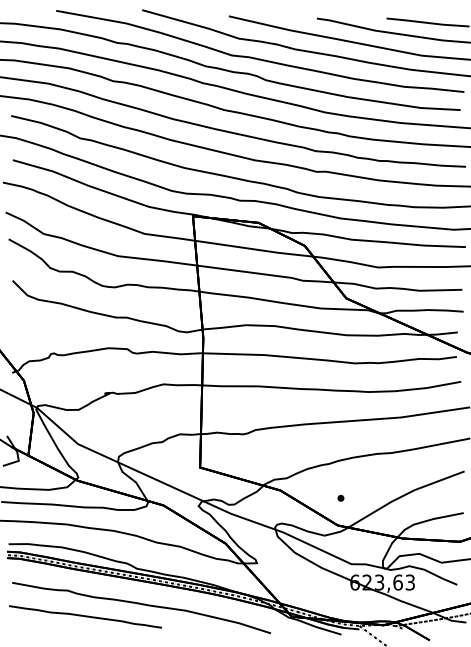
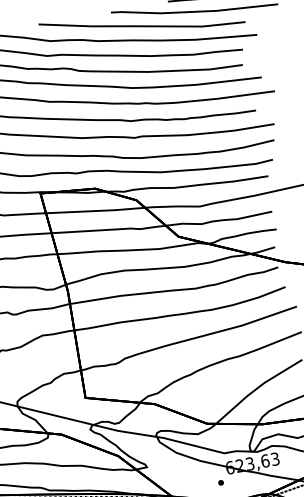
part: (340, 498) -> (220, 483), moved

